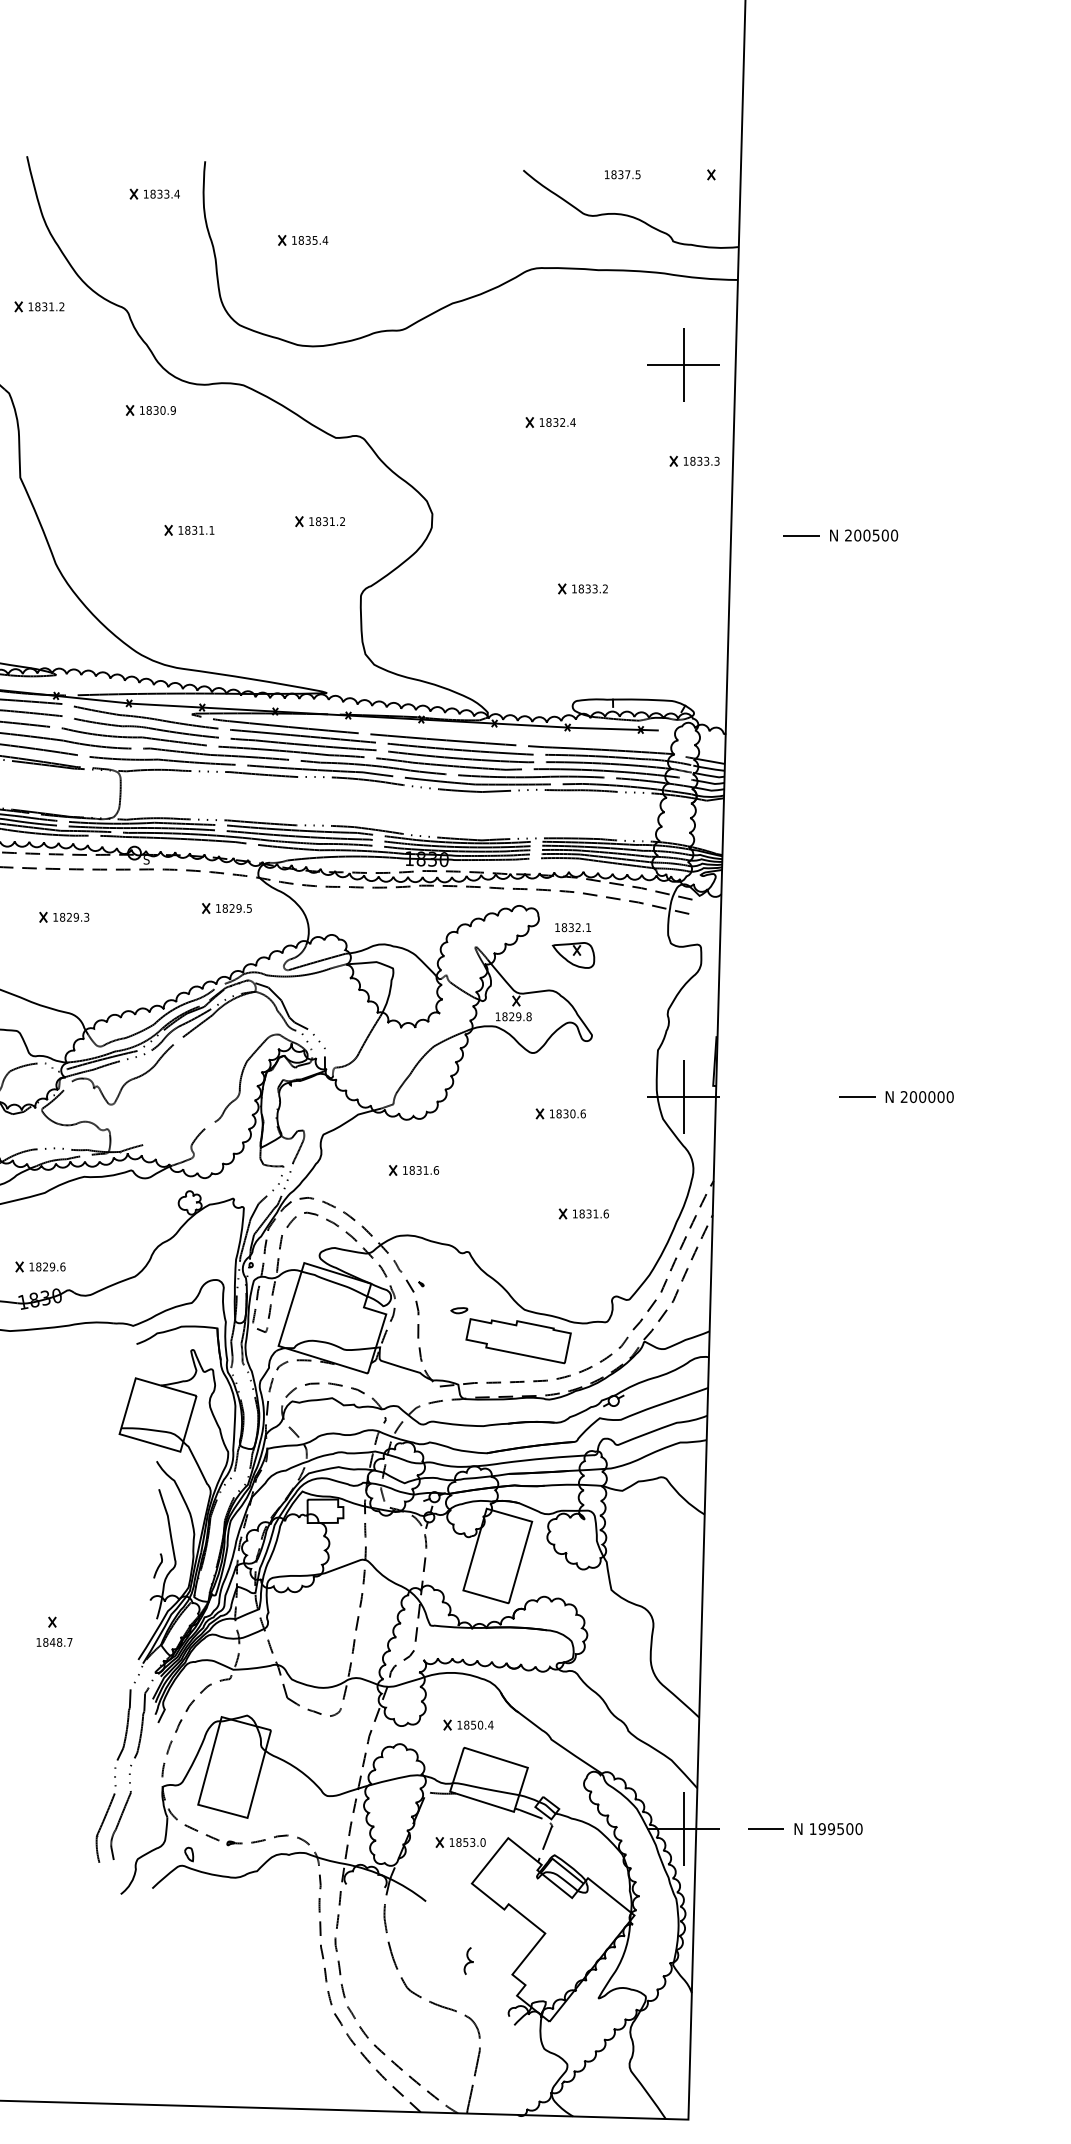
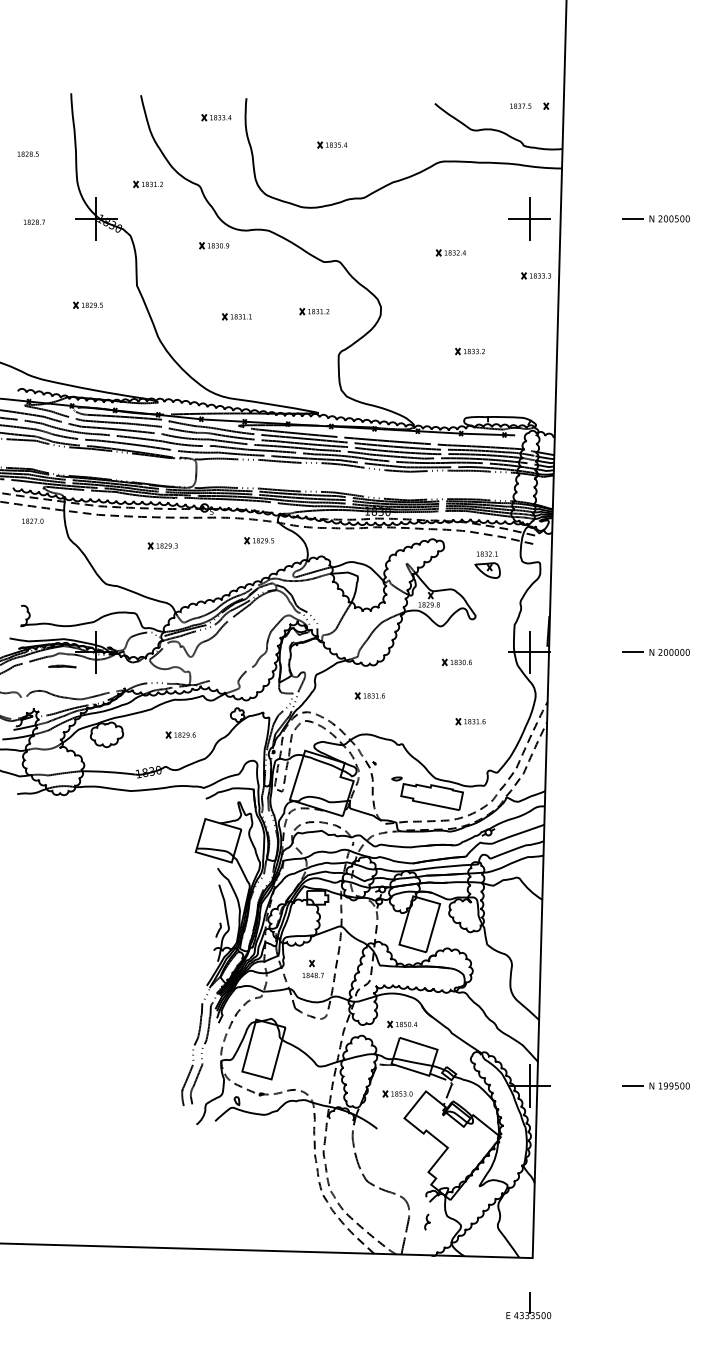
text: (622, 173) -> (520, 105), moved
part: (303, 239) -> (332, 144), moved
part: (840, 534) -> (655, 218), moved
part: (573, 945) -> (487, 564), moved
part: (39, 1265) -> (180, 734), moved
part: (53, 1630) -> (312, 968), moved
part: (804, 1828) -> (655, 1085), moved
curve: (468, 1959) -> (427, 1221), moved

